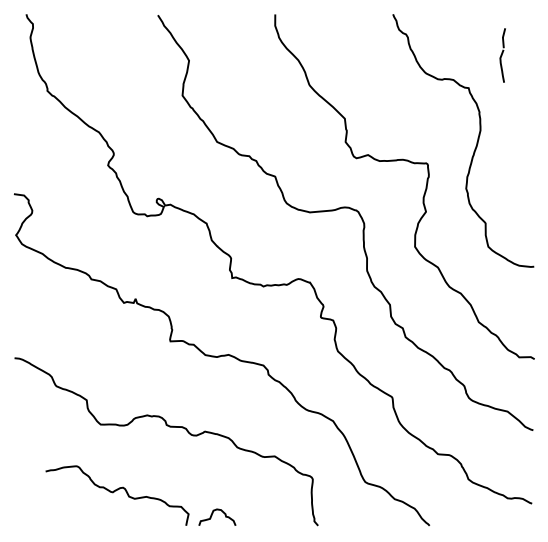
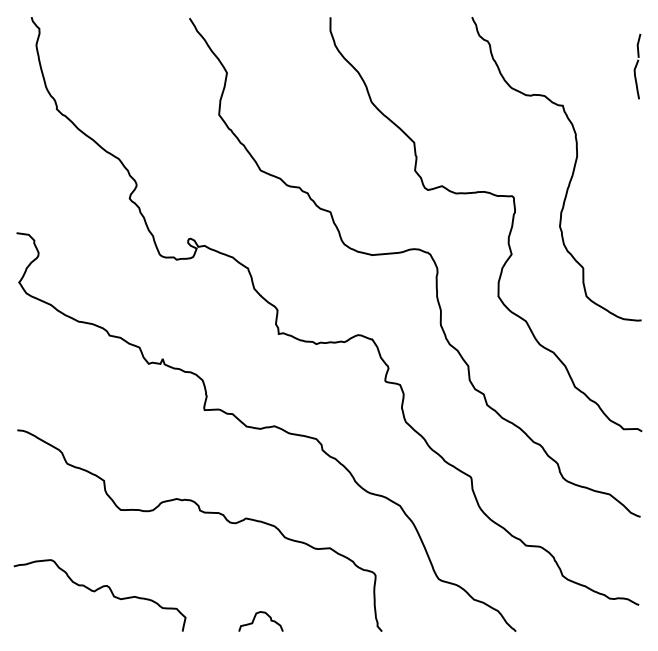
part: (502, 55) -> (637, 66), moved
curve: (116, 491) -> (98, 590), moved

